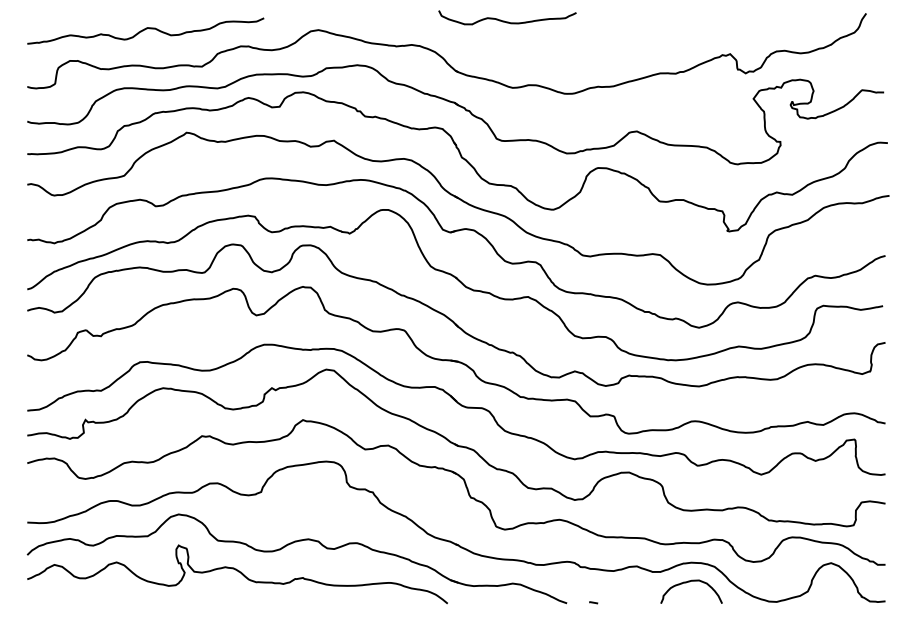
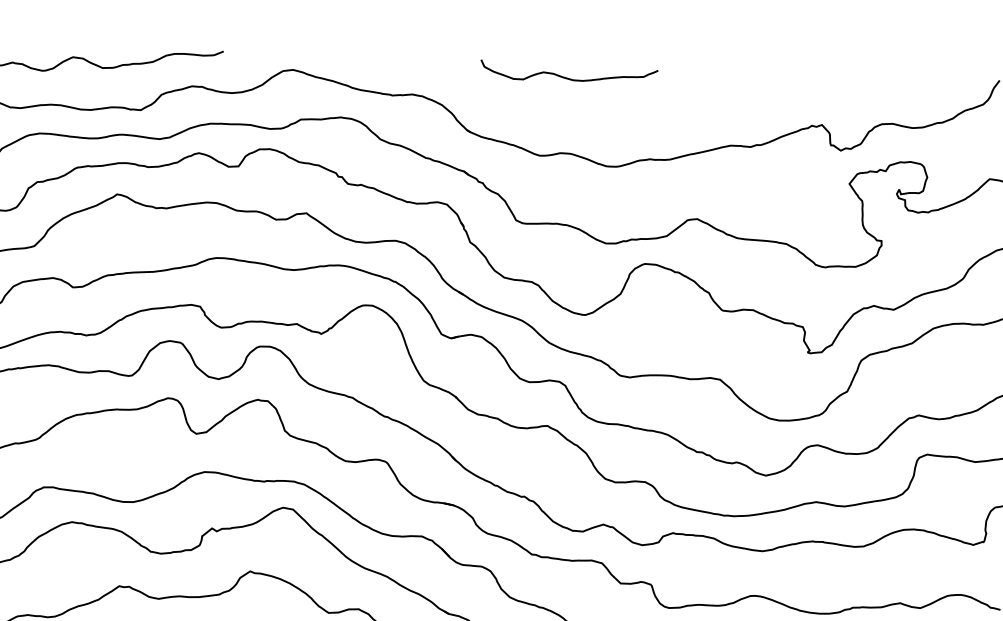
curve: (507, 21) -> (568, 77), moved

